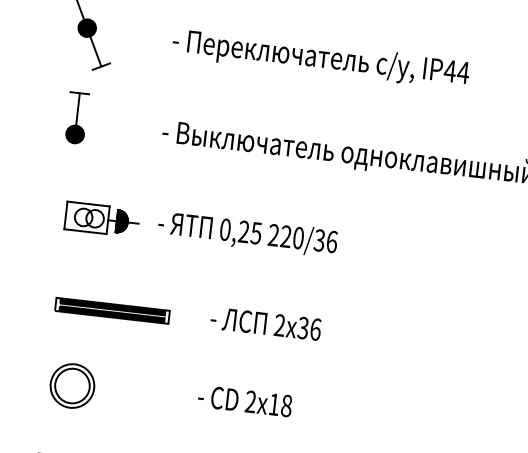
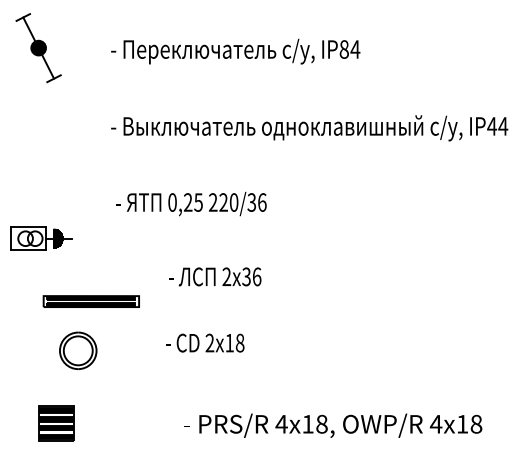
text: (450, 71) -> (344, 49), IP44 -> IP84
part: (76, 117) -> (38, 123), removed
part: (102, 219) -> (41, 238), moved
part: (111, 310) -> (90, 301), moved
part: (72, 385) -> (78, 350), moved

